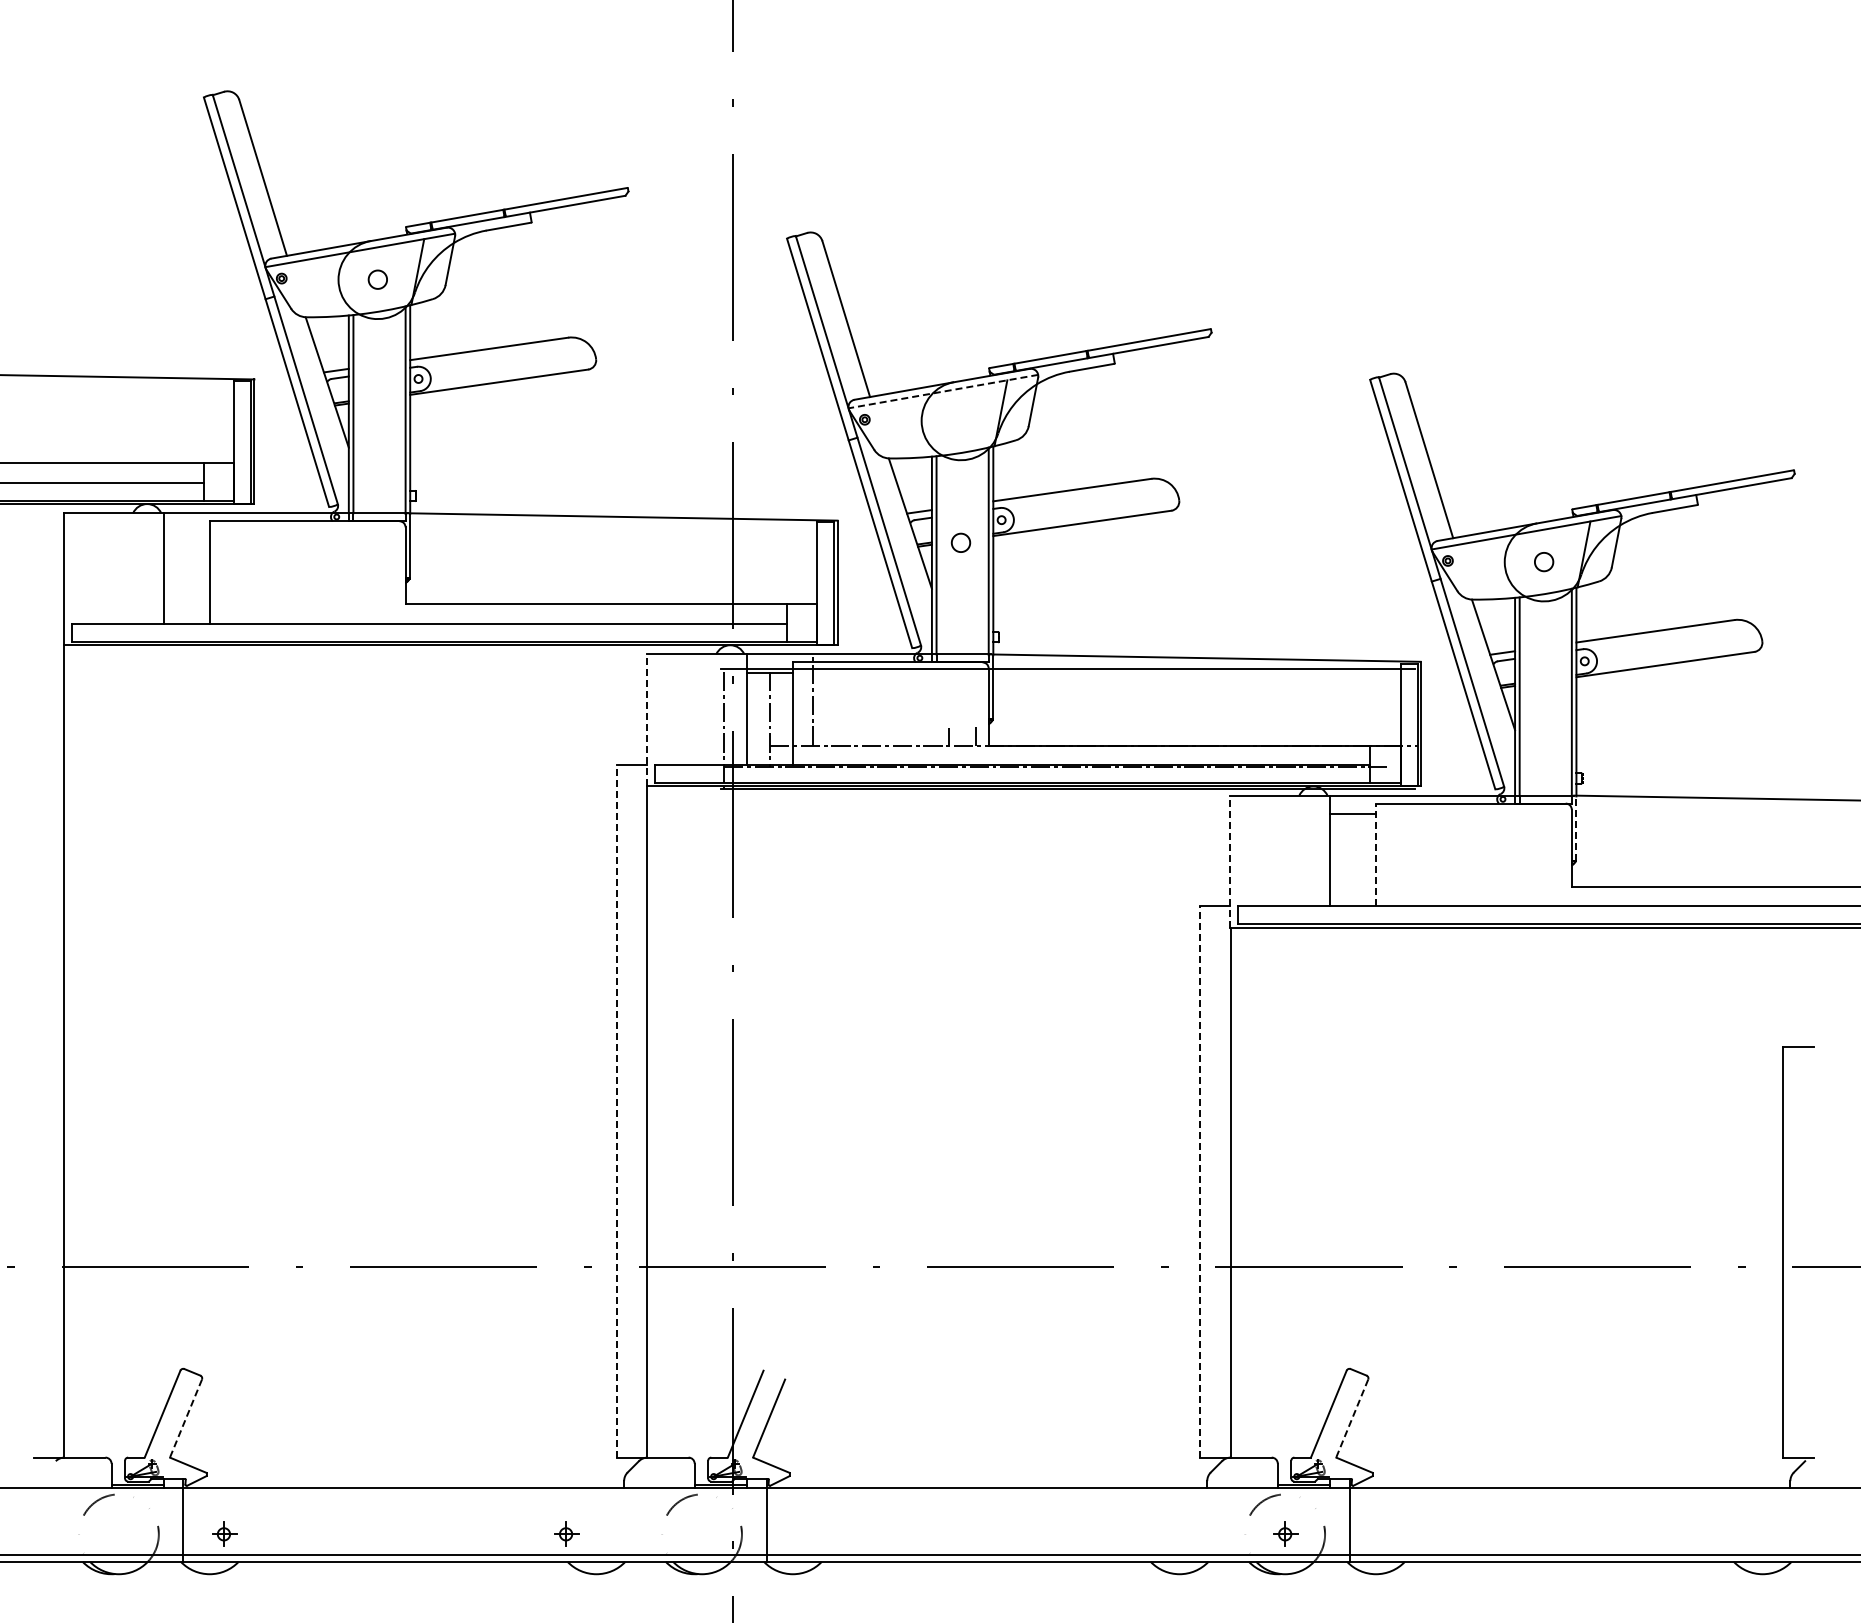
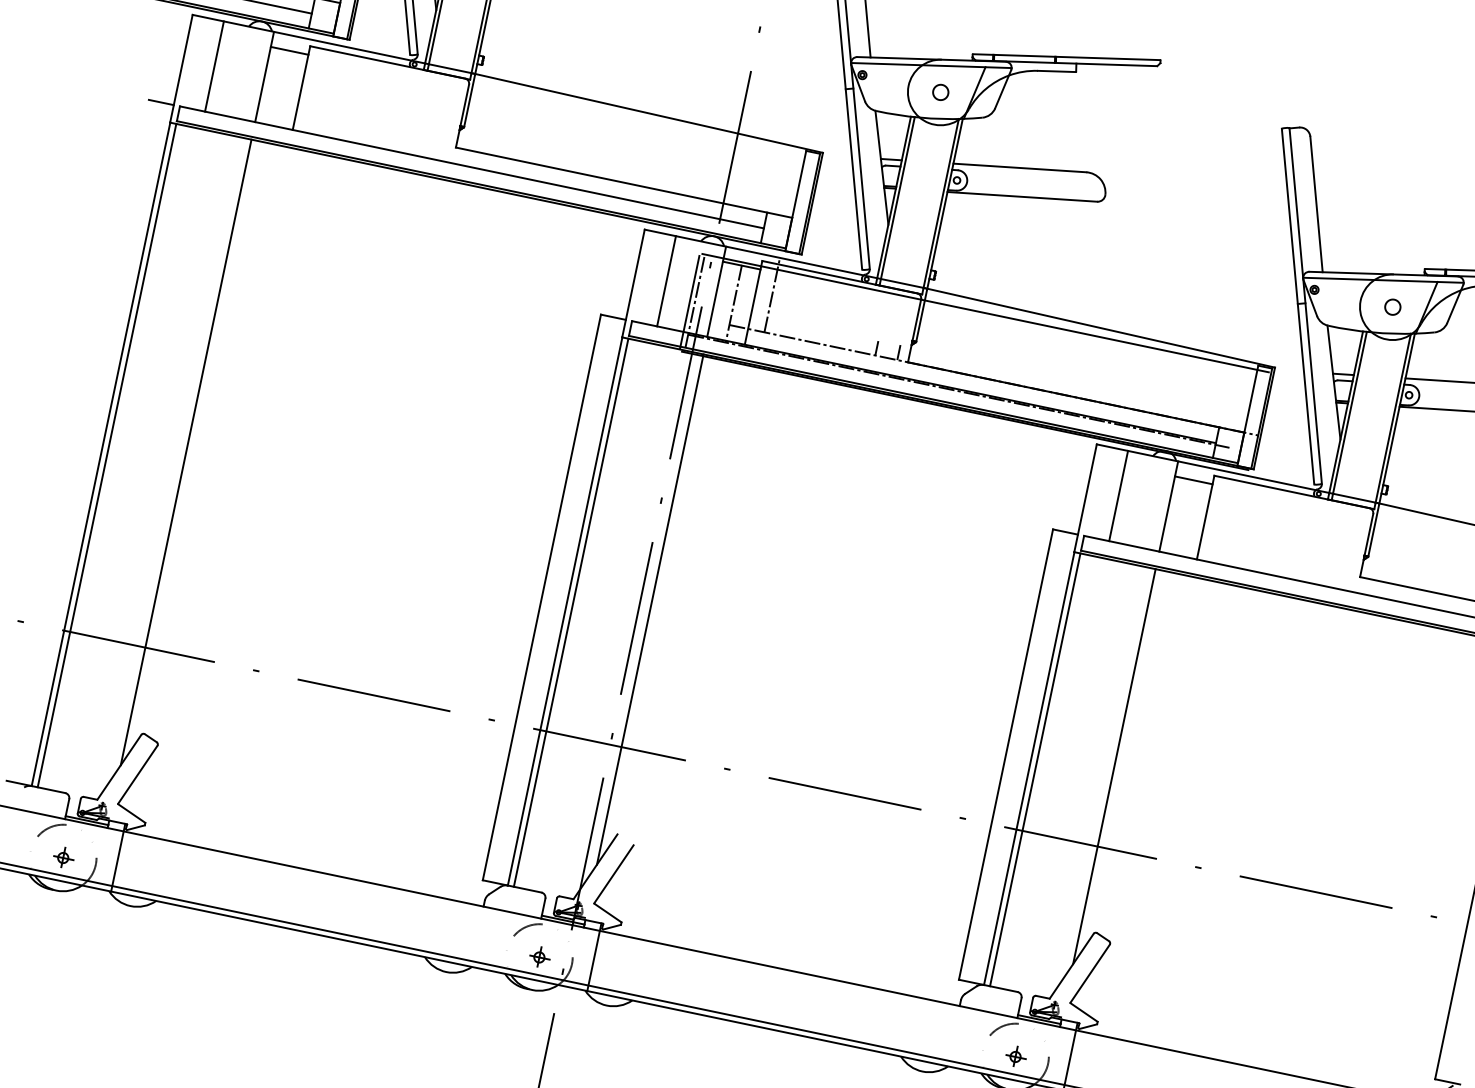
line: (942, 391) -> (930, 65), dashed -> solid
line: (186, 531) -> (289, 50), added
part: (960, 542) -> (940, 92), moved
line: (102, 568) -> (214, 66), added
line: (48, 623) -> (161, 102), added
line: (685, 709) -> (666, 281), added
line: (647, 720) -> (633, 283), dashed -> solid
line: (717, 728) -> (689, 302), added
line: (1576, 828) -> (1373, 530), dashed -> solid
line: (1268, 850) -> (1118, 495), added
line: (1376, 854) -> (1206, 517), dashed -> solid
line: (1230, 861) -> (1085, 498), dashed -> solid
line: (163, 1028) -> (185, 452), added
line: (71, 1051) -> (106, 455), added
line: (746, 1098) -> (650, 609), added
line: (616, 1110) -> (541, 596), dashed -> solid
line: (654, 1121) -> (570, 612), added
line: (1329, 1169) -> (1113, 766), added
line: (1199, 1181) -> (1005, 754), dashed -> solid
line: (1237, 1192) -> (1034, 769), added
line: (186, 1418) -> (138, 774), dashed -> solid
line: (1352, 1418) -> (1090, 973), dashed -> solid
part: (224, 1533) -> (63, 857), moved
part: (566, 1533) -> (539, 956), moved

